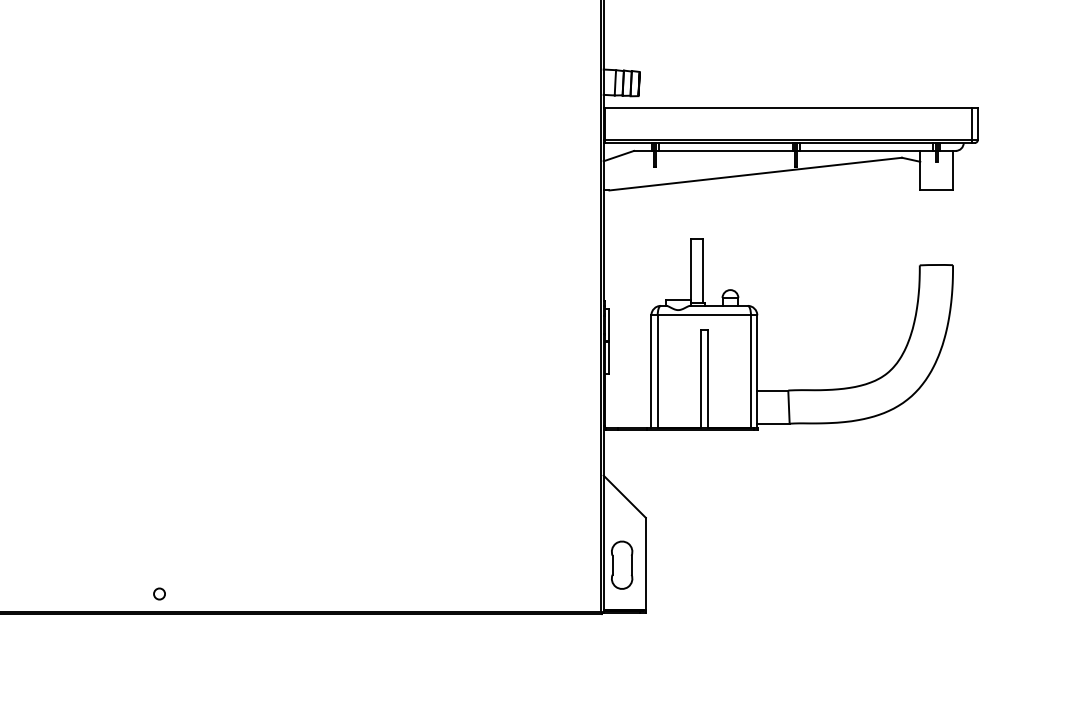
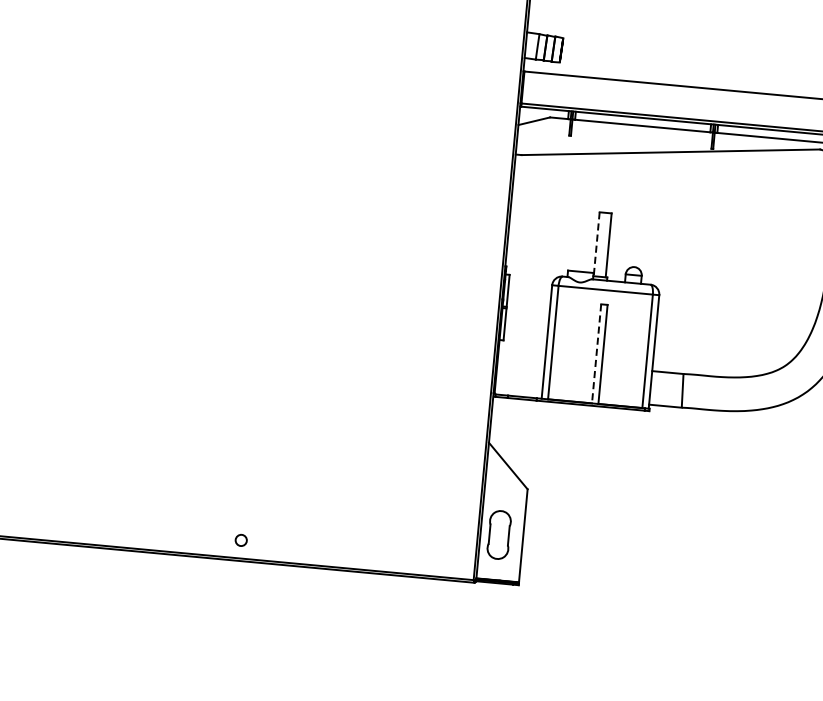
line: (691, 271) -> (596, 244), solid -> dashed
line: (701, 379) -> (596, 354), solid -> dashed
circle: (159, 593) -> (241, 539), moved

